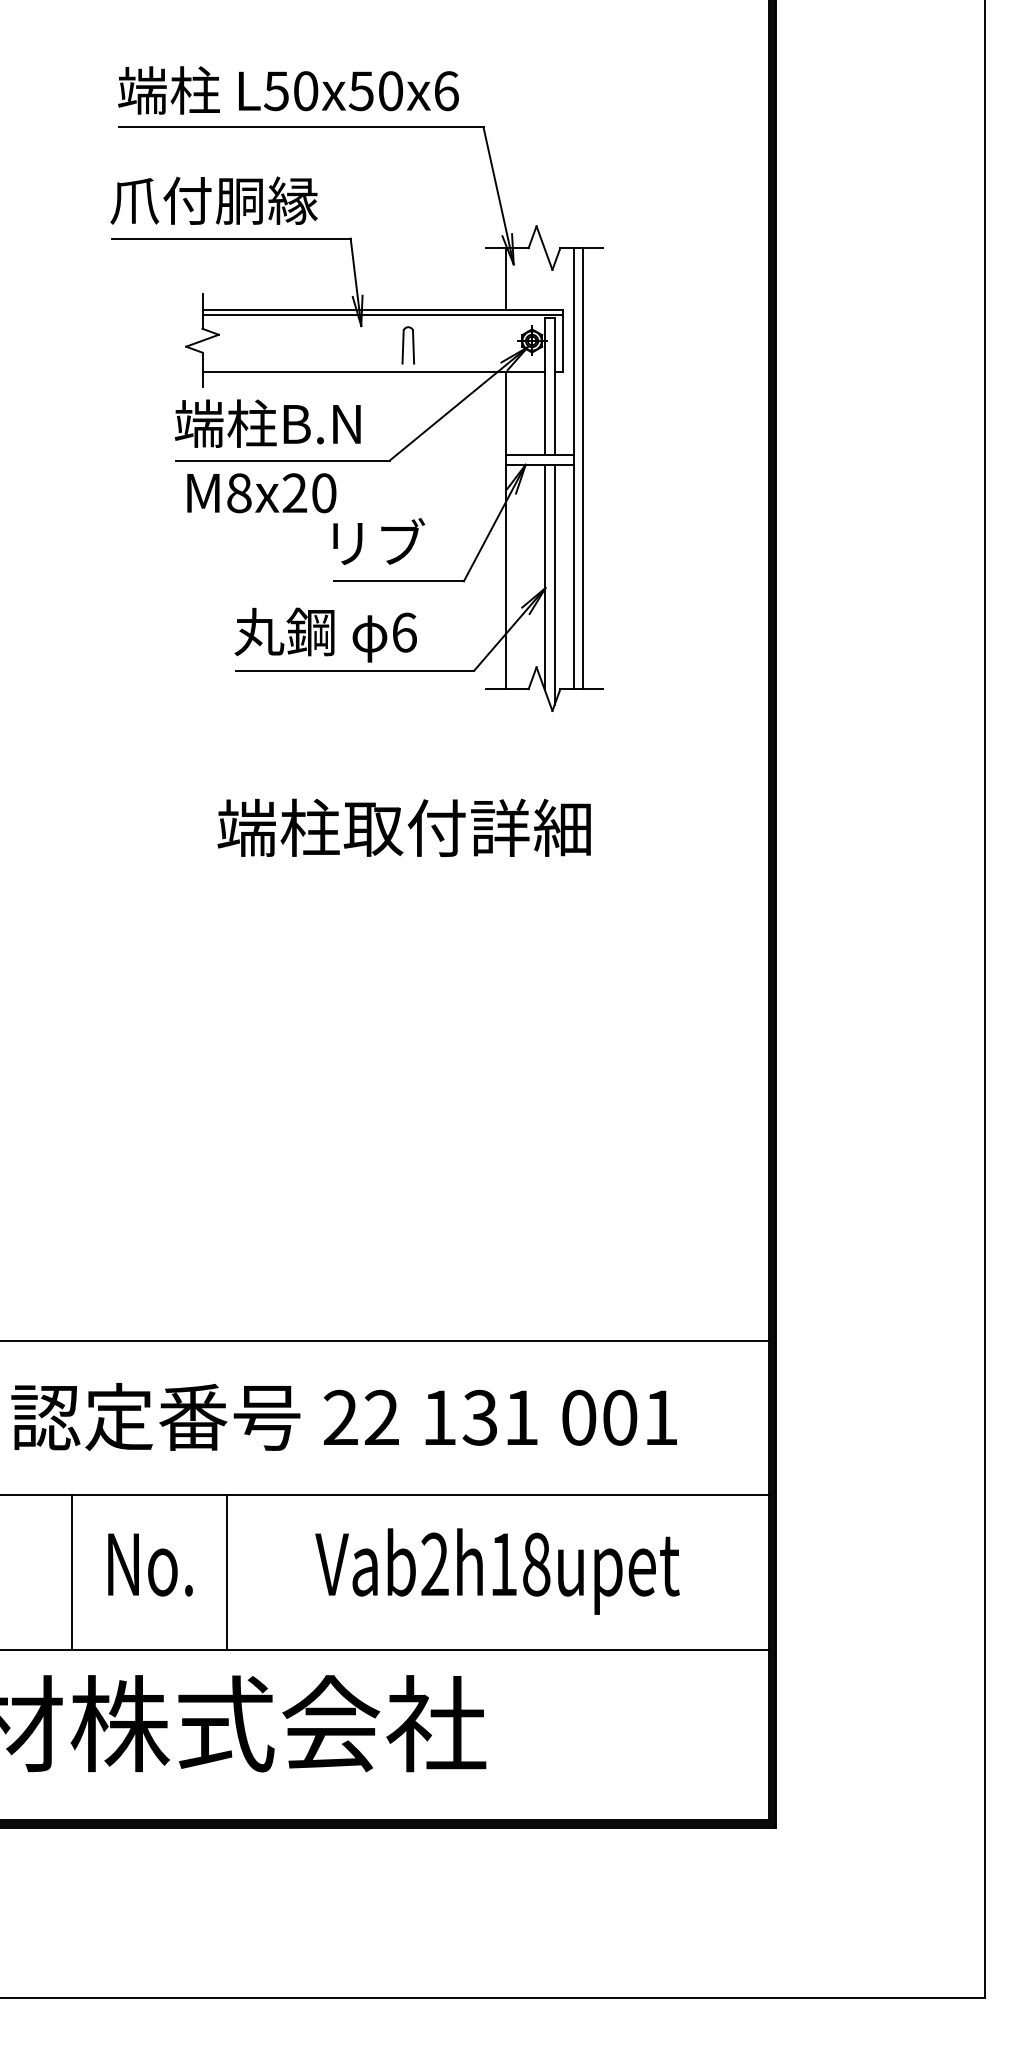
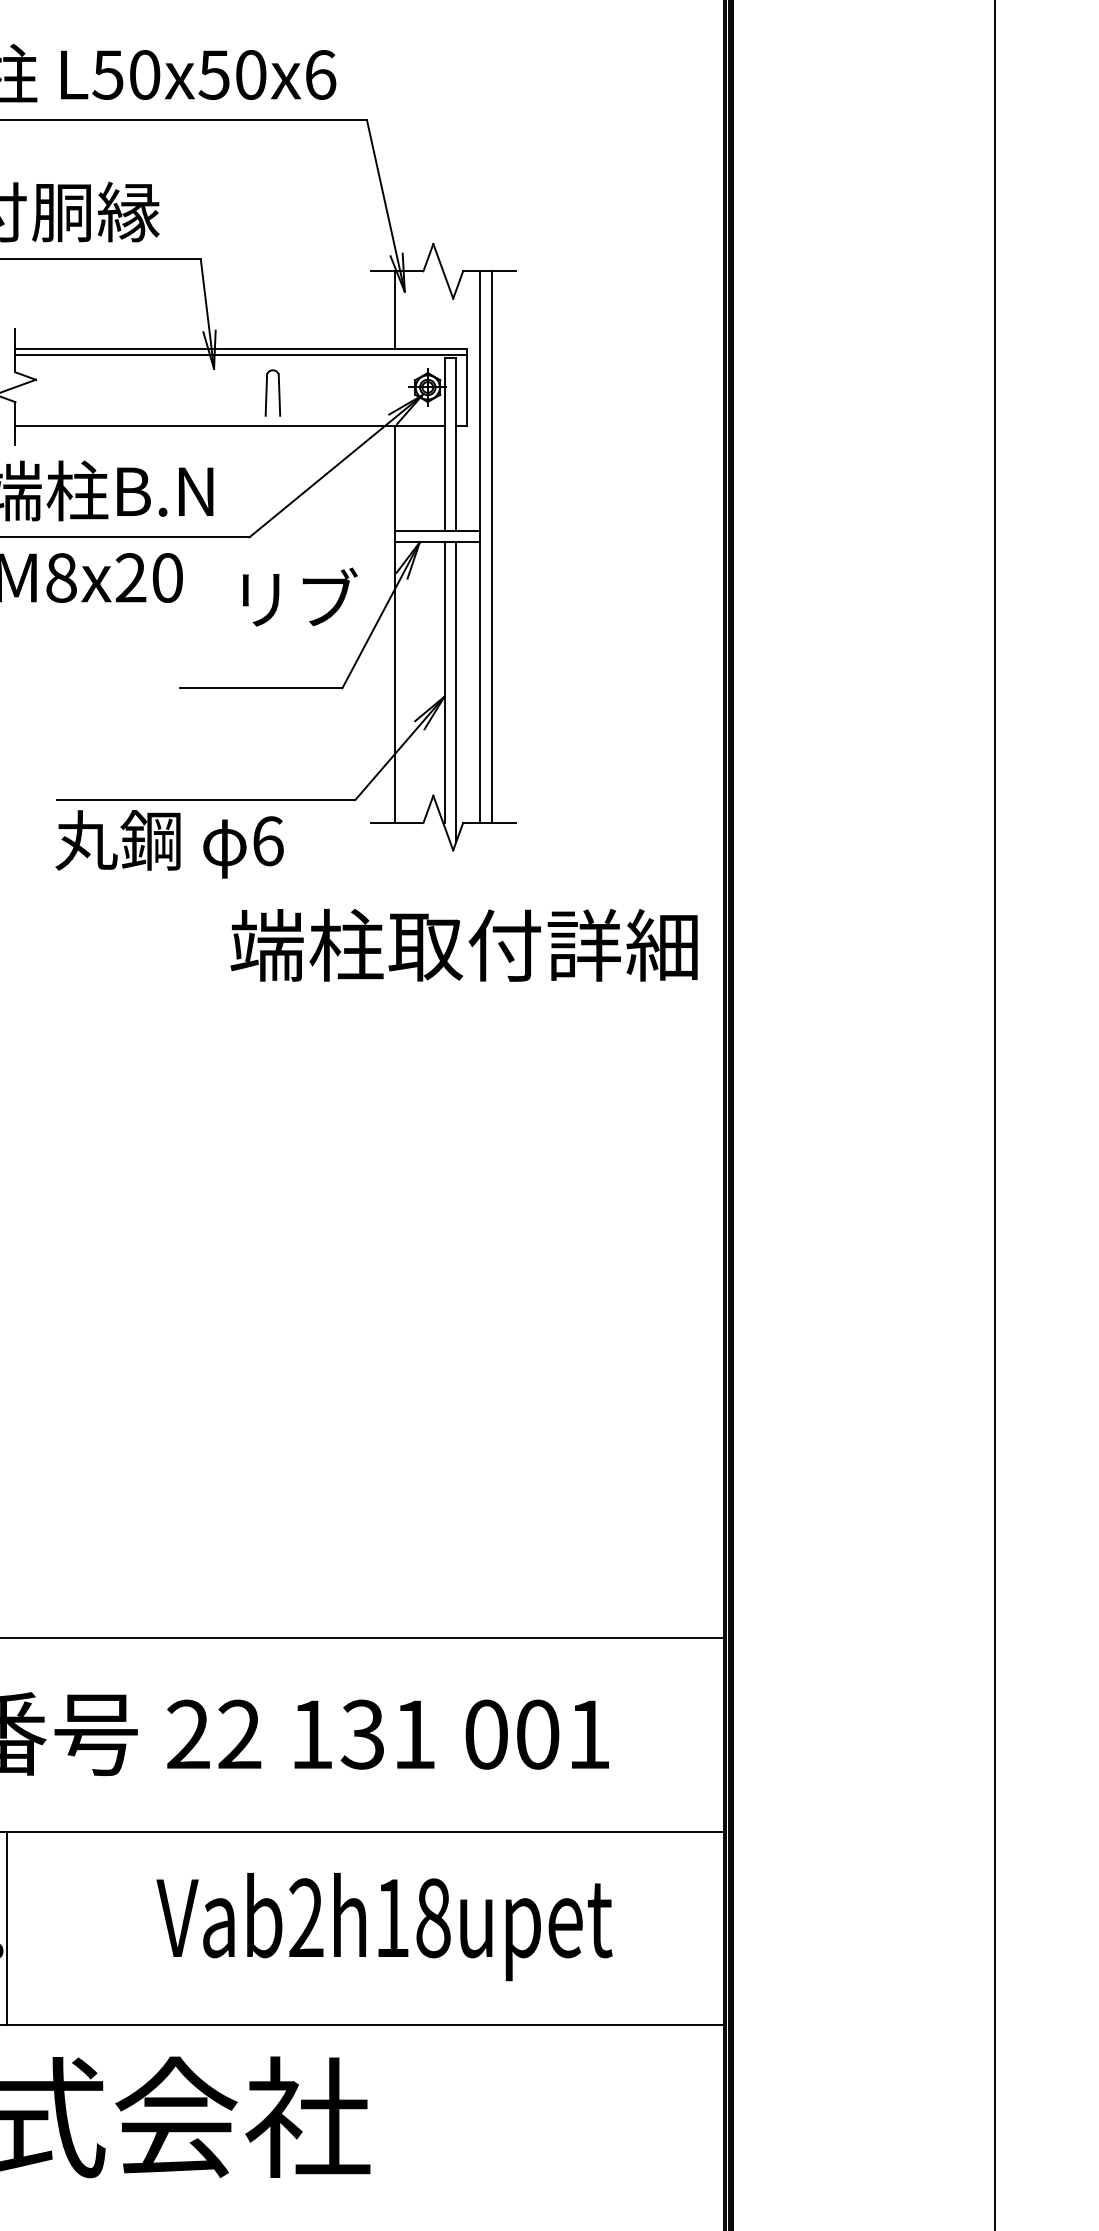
text: (379, 541) -> (300, 597), moved
text: (325, 634) -> (169, 843), moved
text: (403, 827) -> (463, 944), moved
line: (227, 1572) -> (7, 1928), moved

